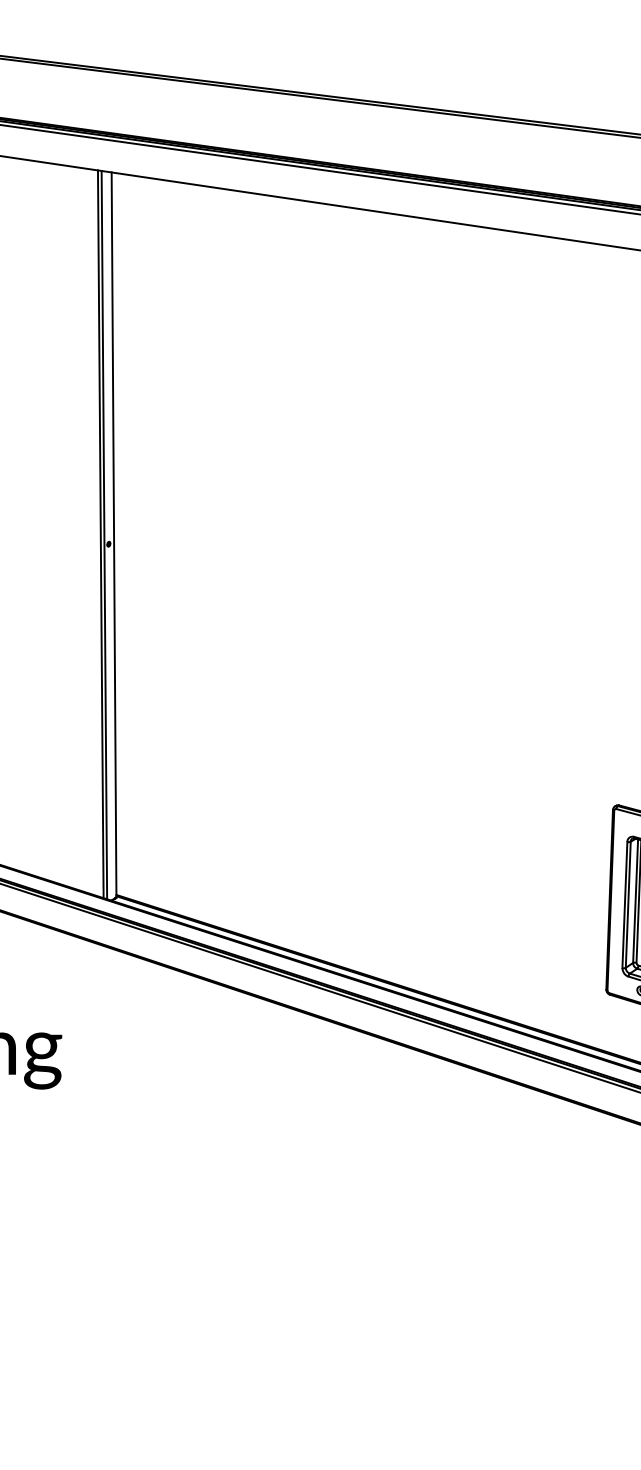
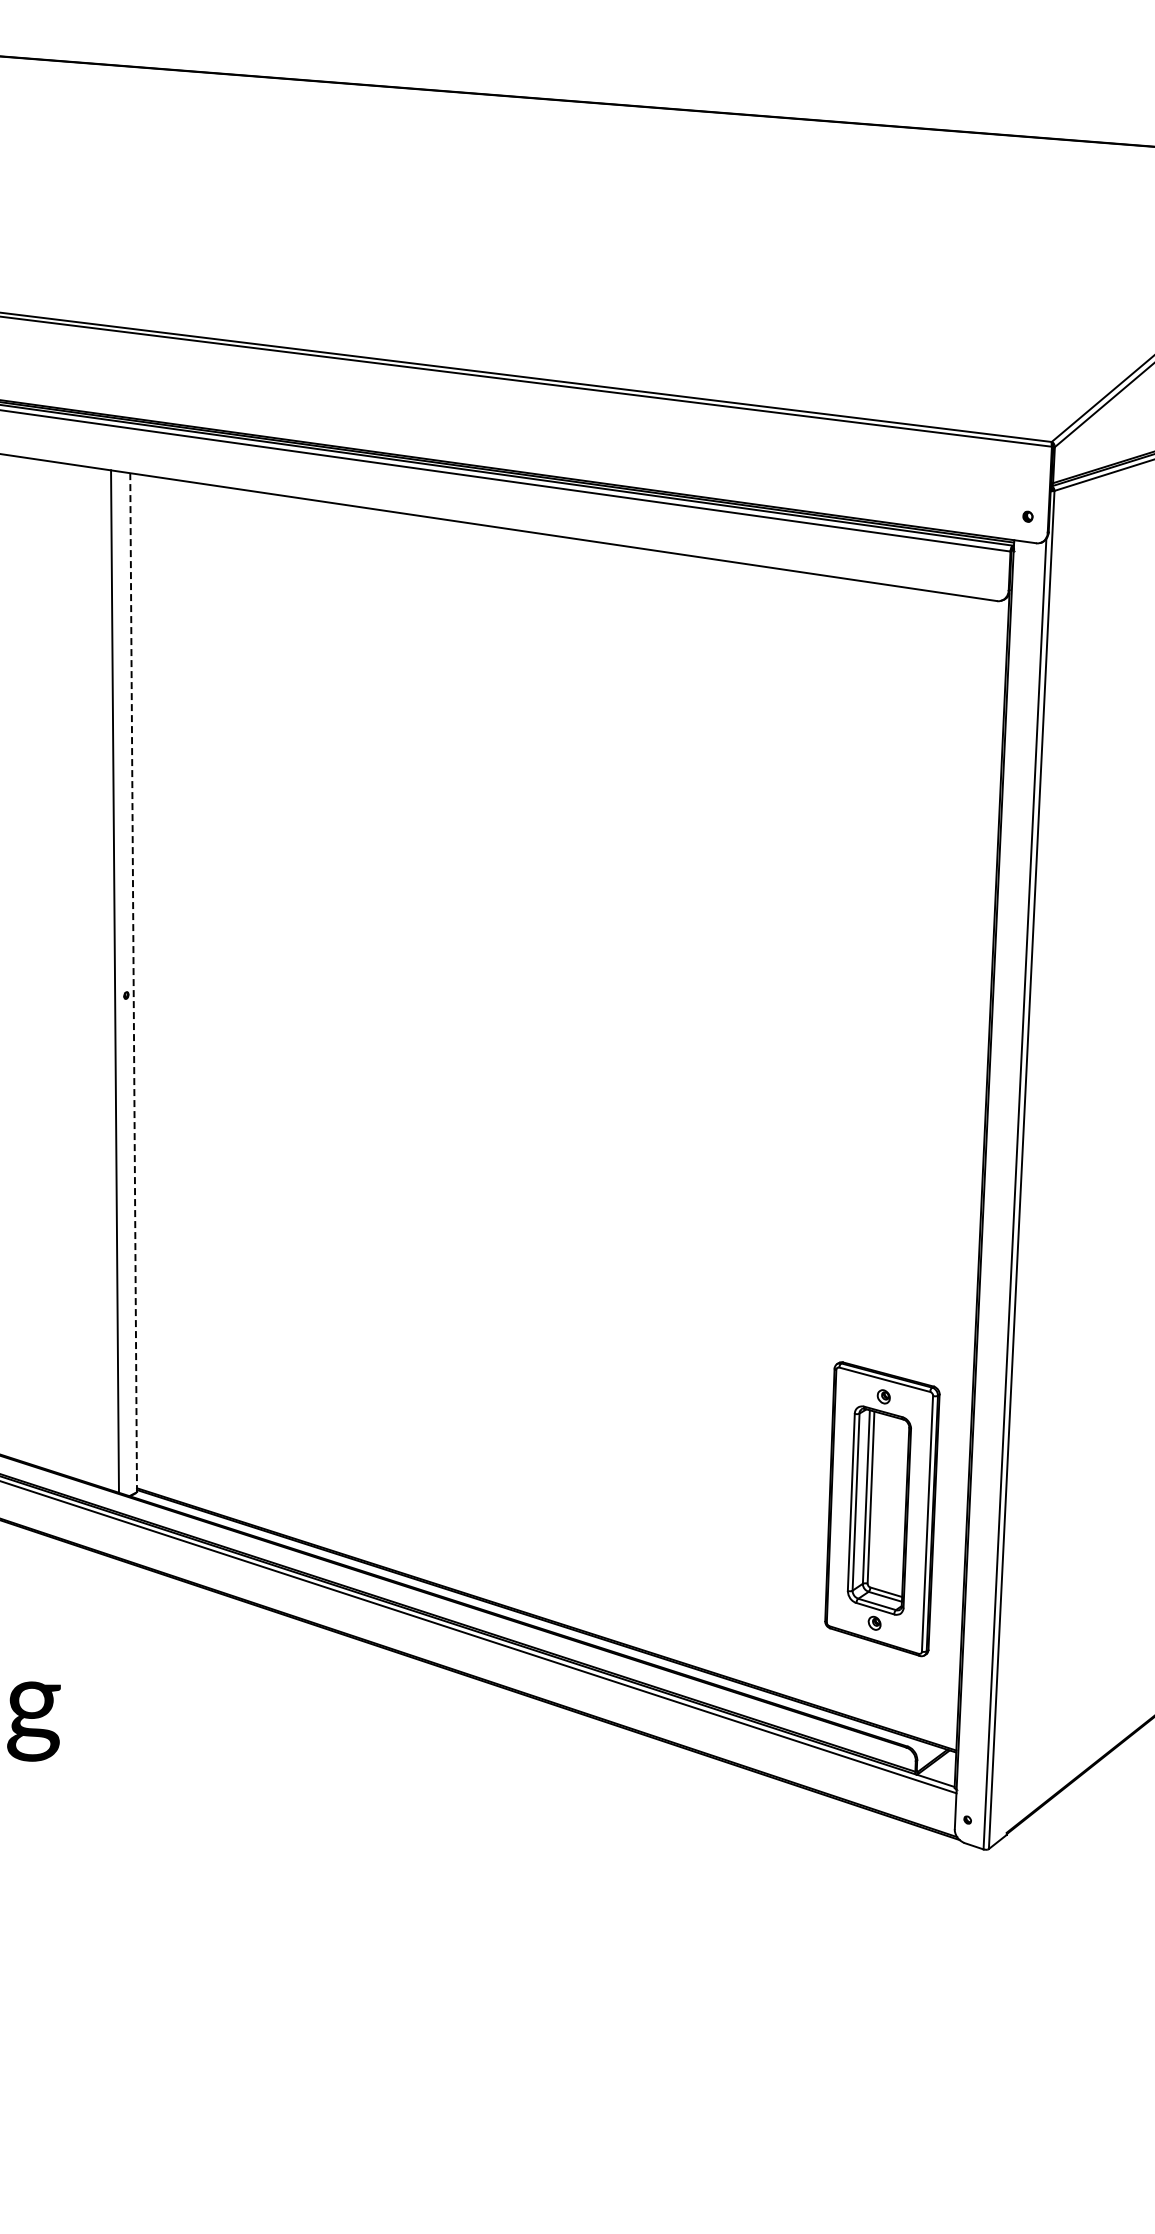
line: (103, 534) -> (119, 982), removed
line: (113, 534) -> (133, 982), solid -> dashed

